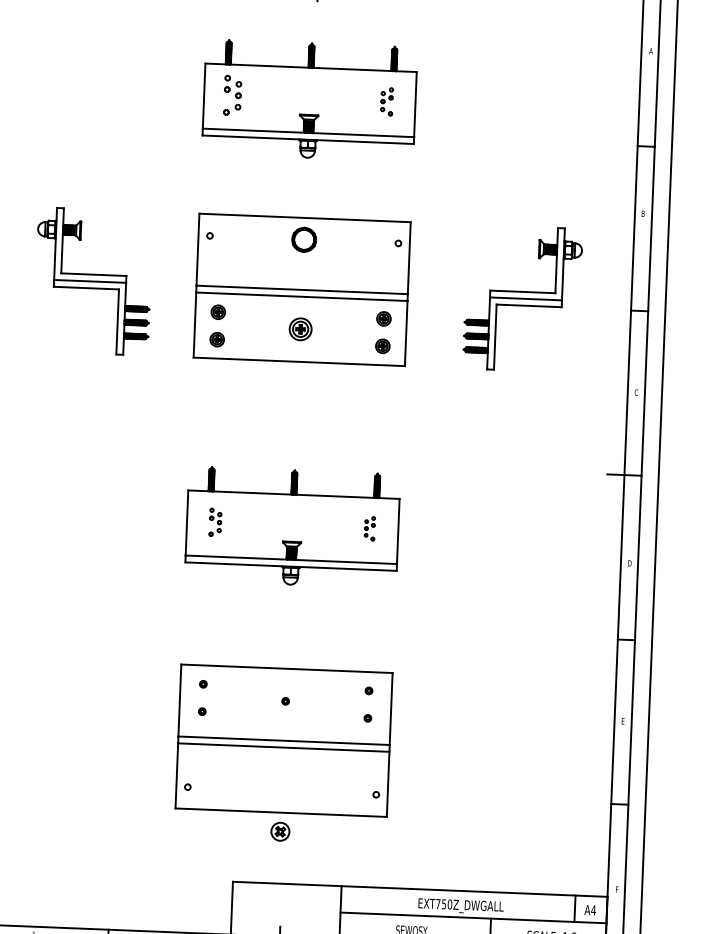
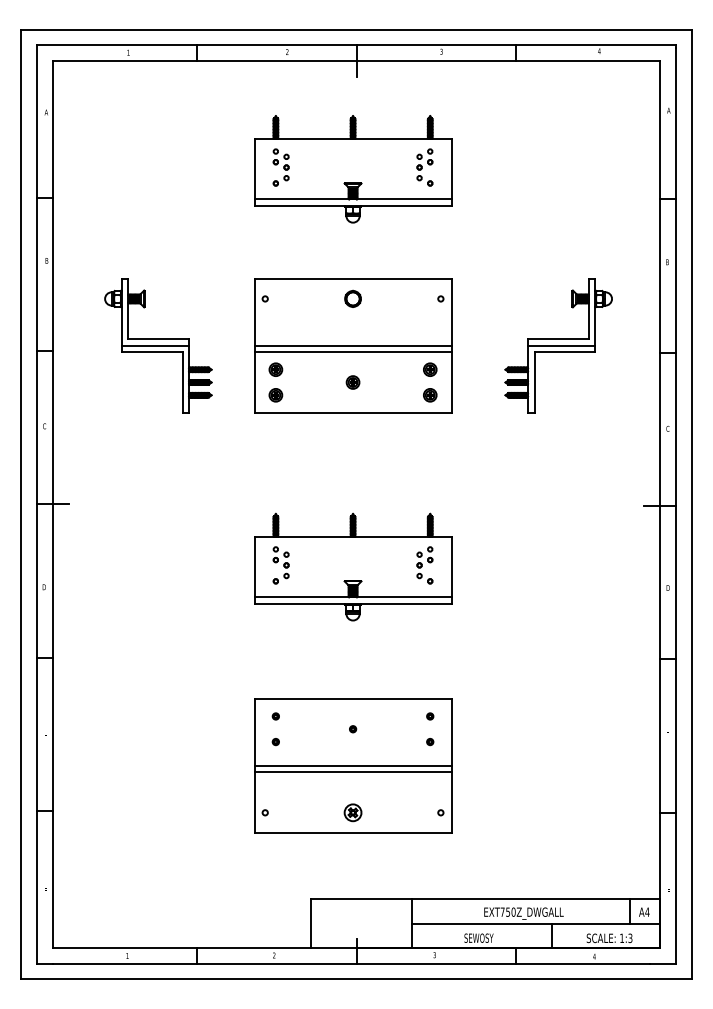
part: (386, 101) -> (424, 167), size x1.43
part: (303, 239) -> (352, 298), size x0.71
part: (299, 329) -> (352, 382), size x0.62
part: (214, 522) -> (280, 565), size x1.43
part: (369, 528) -> (424, 565), size x1.67
part: (279, 831) -> (352, 812), moved

